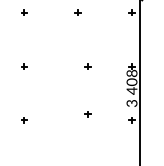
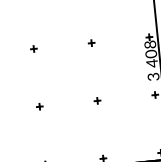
part: (87, 66) -> (91, 43), moved
part: (87, 114) -> (96, 101), moved

